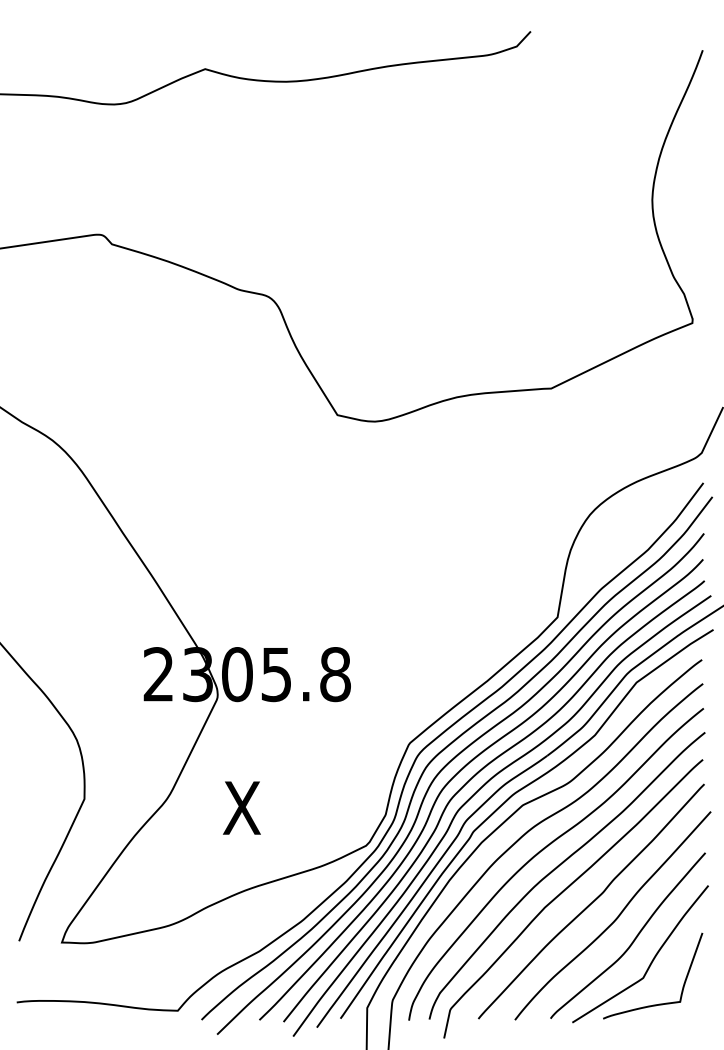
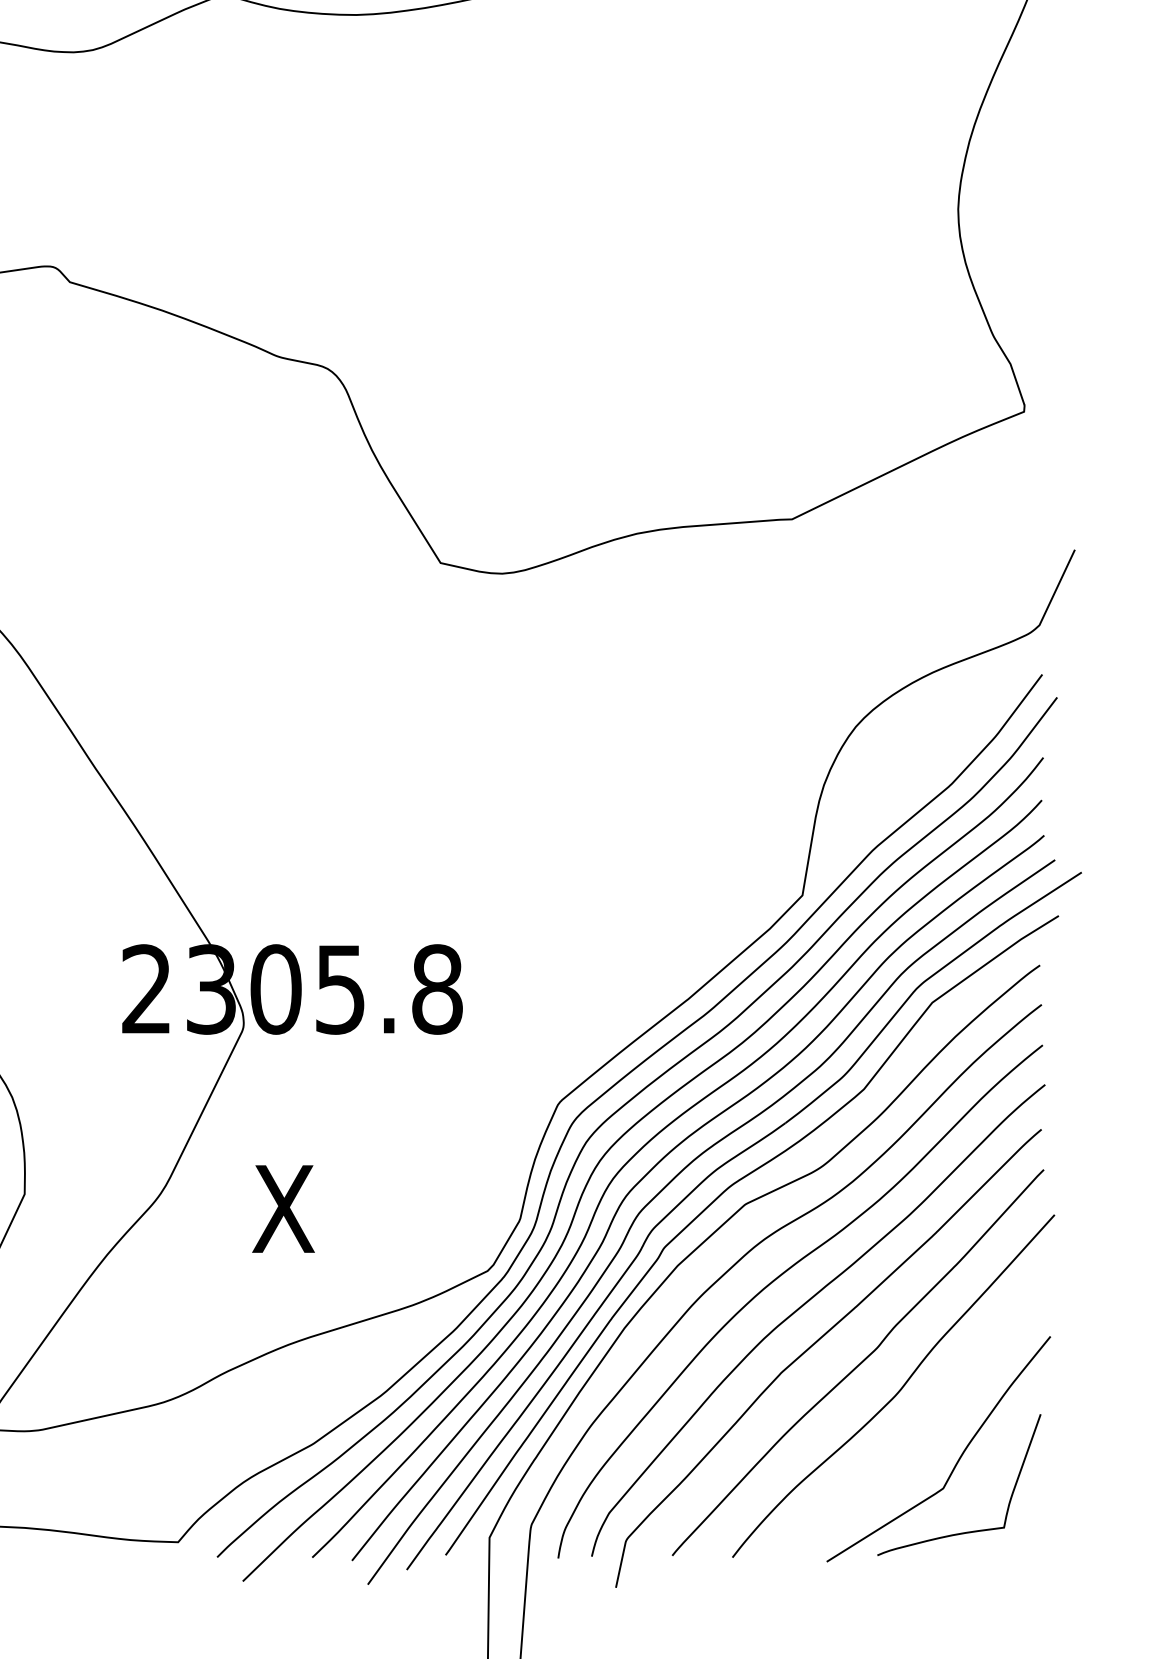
curve: (633, 939) -> (927, 1425), removed

